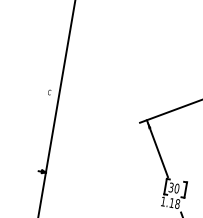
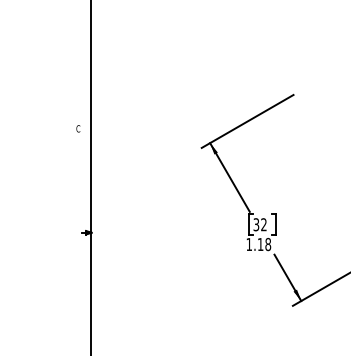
text: (176, 188) -> (263, 224), 30 -> 32

